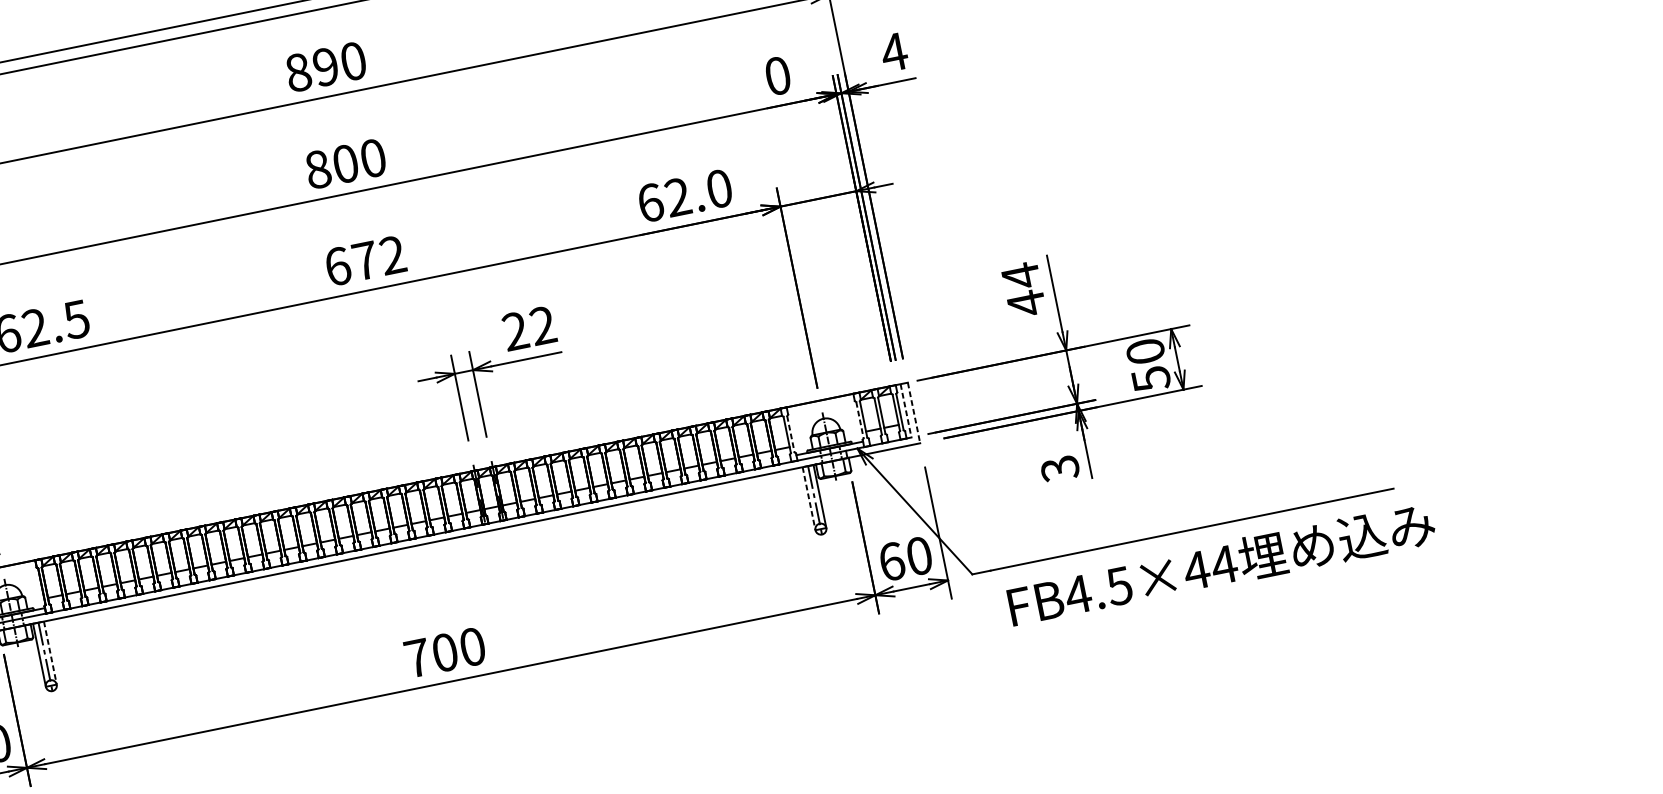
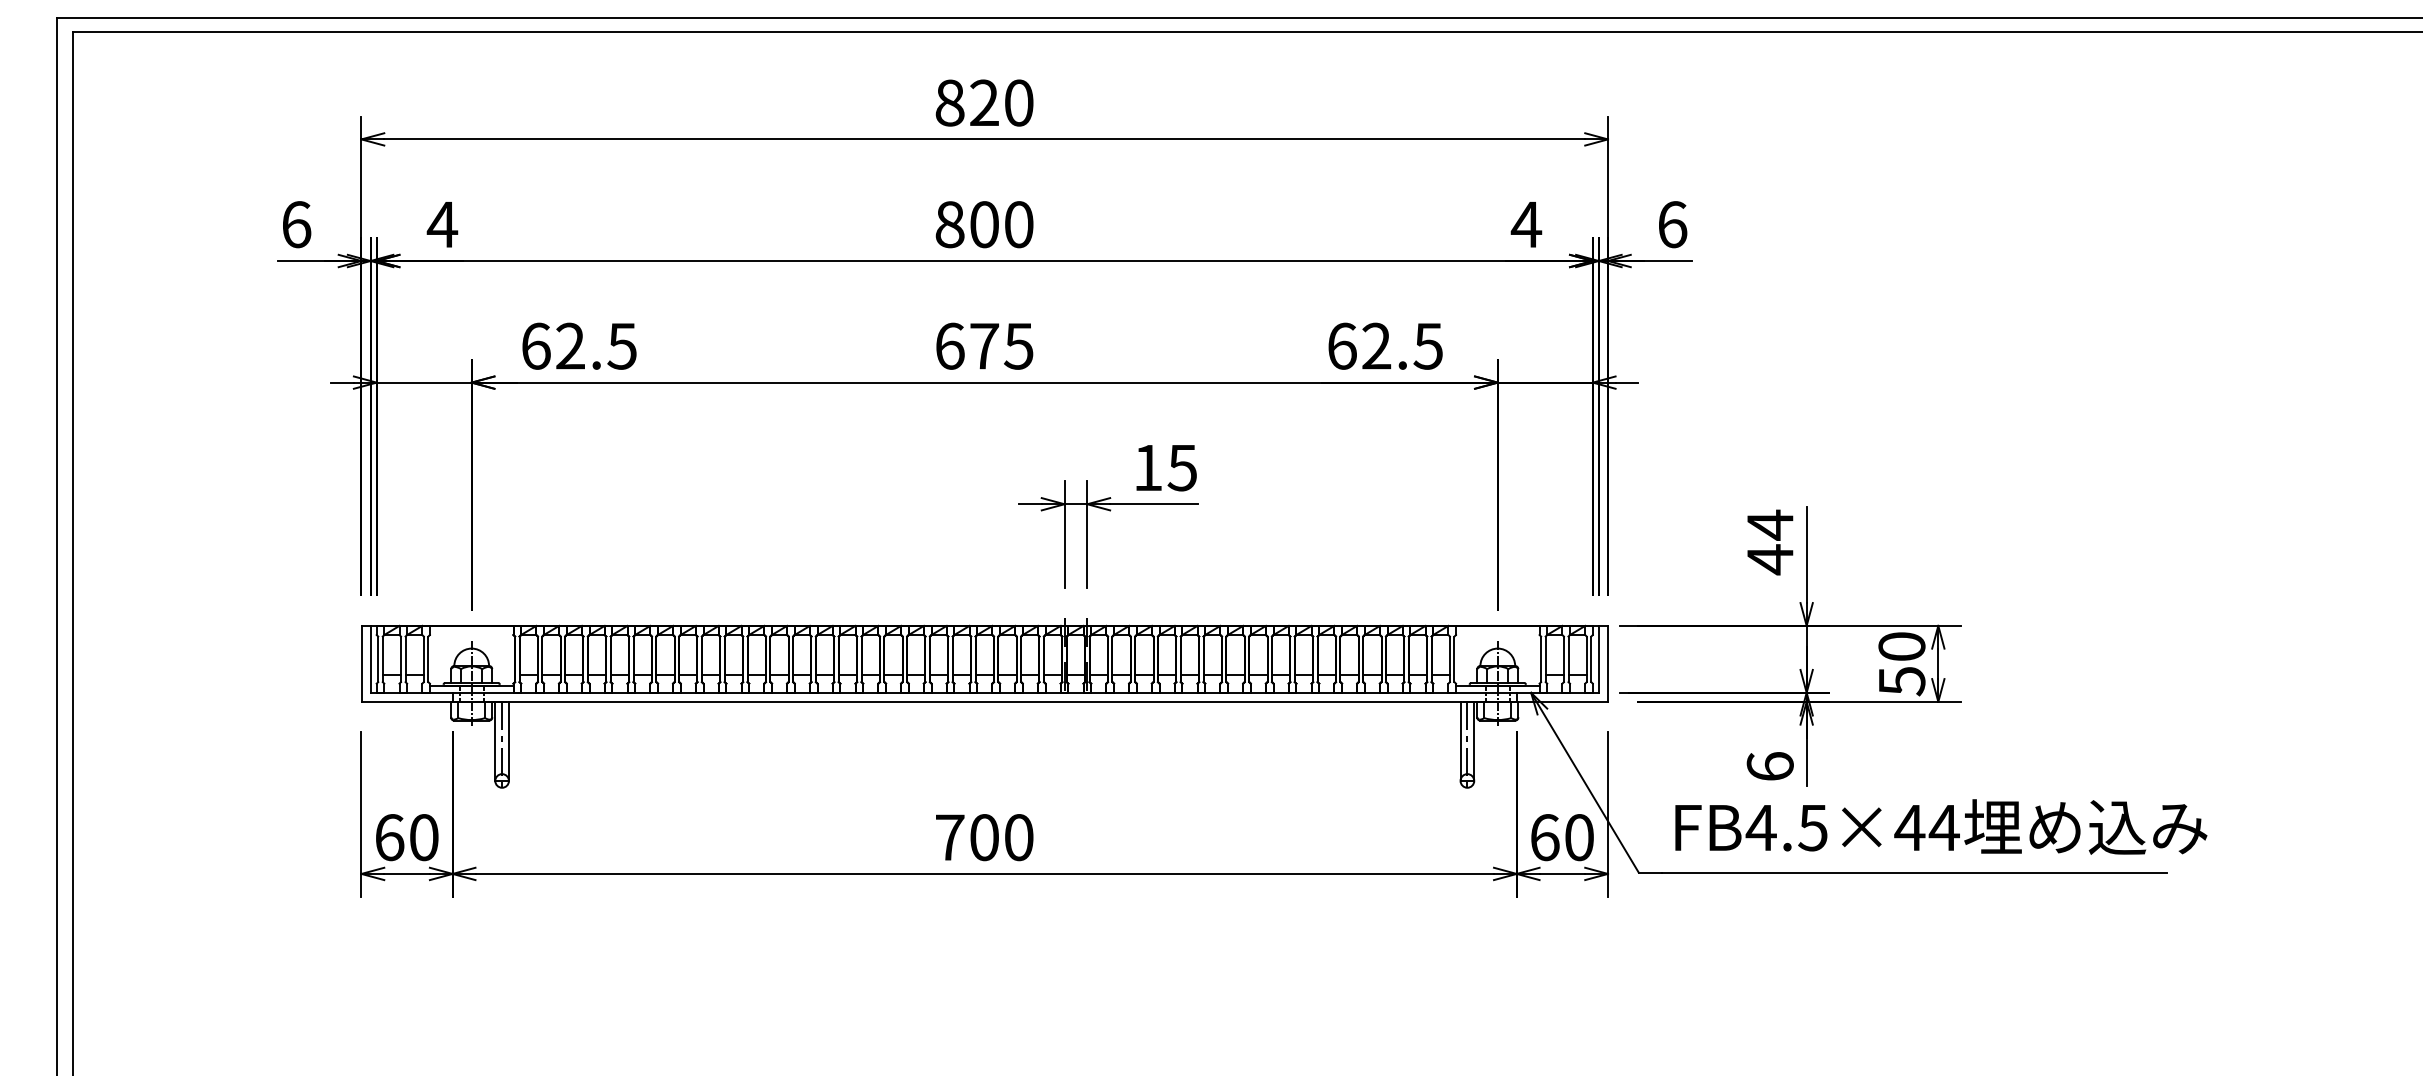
text: (894, 52) -> (1672, 224), 4 -> 6
text: (326, 67) -> (984, 103), 890 -> 820
text: (777, 75) -> (1526, 224), 0 -> 4
text: (718, 188) -> (1427, 345), 62.0 -> 62.5
text: (392, 254) -> (1018, 345), 672 -> 675
text: (528, 328) -> (1164, 467), 22 -> 15
line: (905, 411) -> (1598, 659), dashed -> solid
line: (914, 413) -> (1608, 664), dashed -> solid
line: (860, 420) -> (1541, 659), dashed -> solid
line: (790, 434) -> (1454, 659), dashed -> solid
text: (1059, 468) -> (1769, 766), 3 -> 6
line: (809, 498) -> (1460, 741), dashed -> solid
text: (1221, 564) -> (1941, 826), moved
line: (50, 653) -> (508, 741), dashed -> solid

